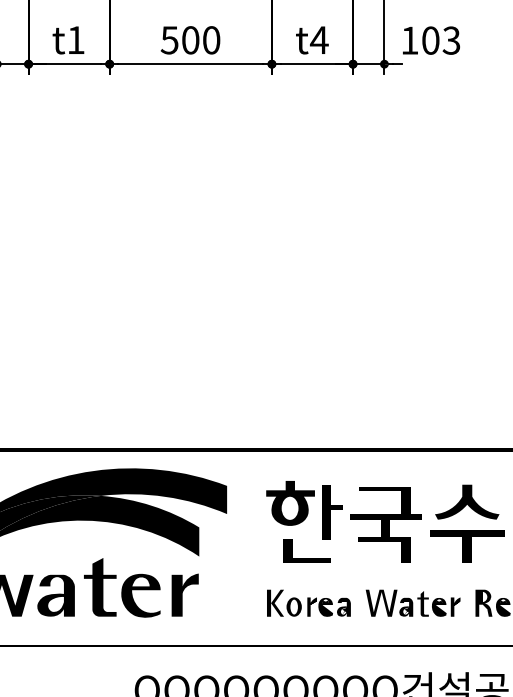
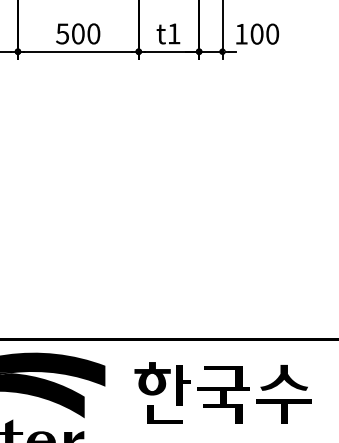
text: (318, 39) -> (173, 33), t4 -> t1
text: (451, 40) -> (272, 34), 103 -> 100

